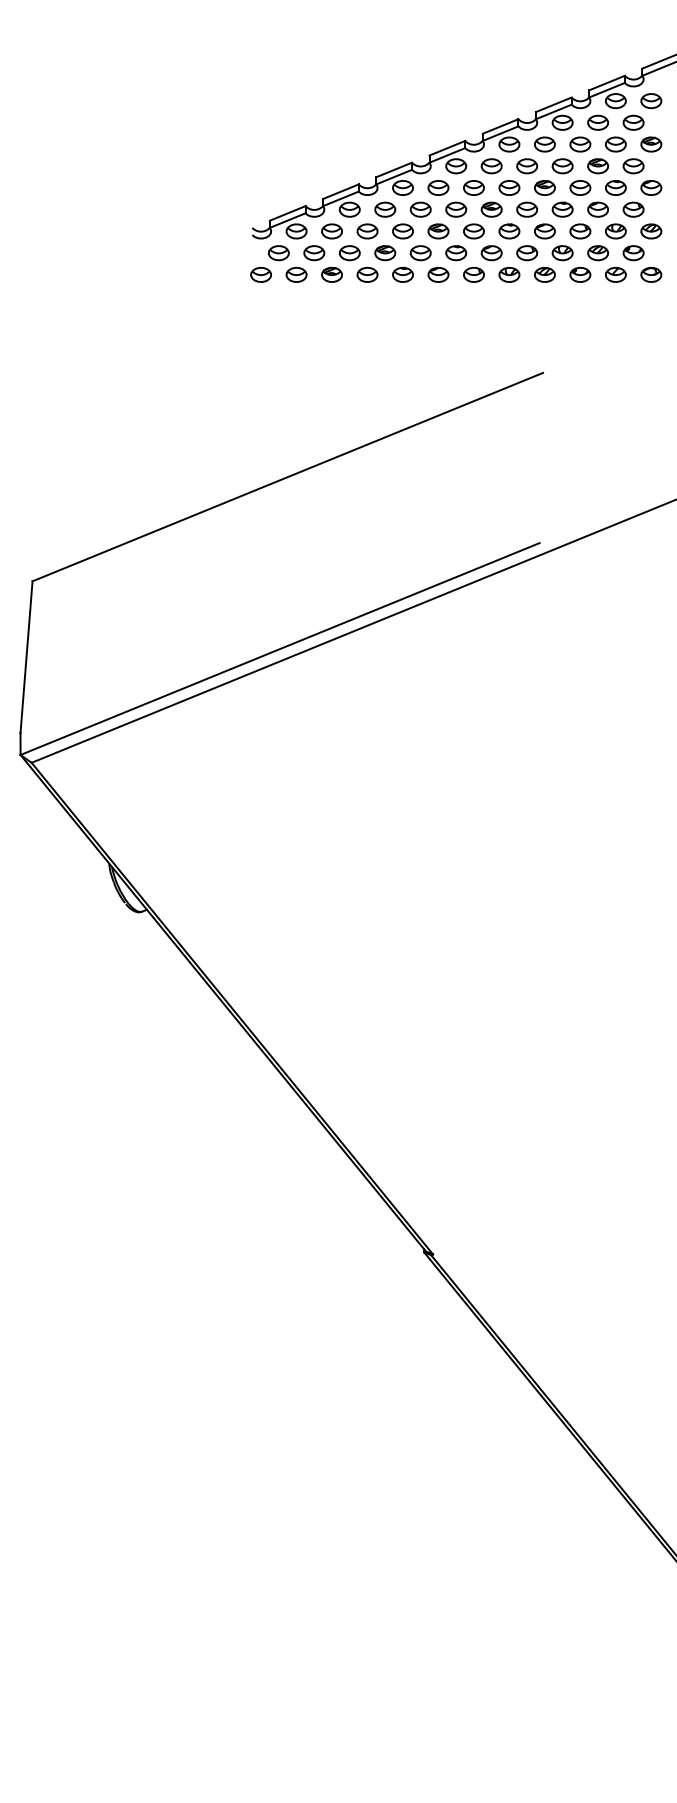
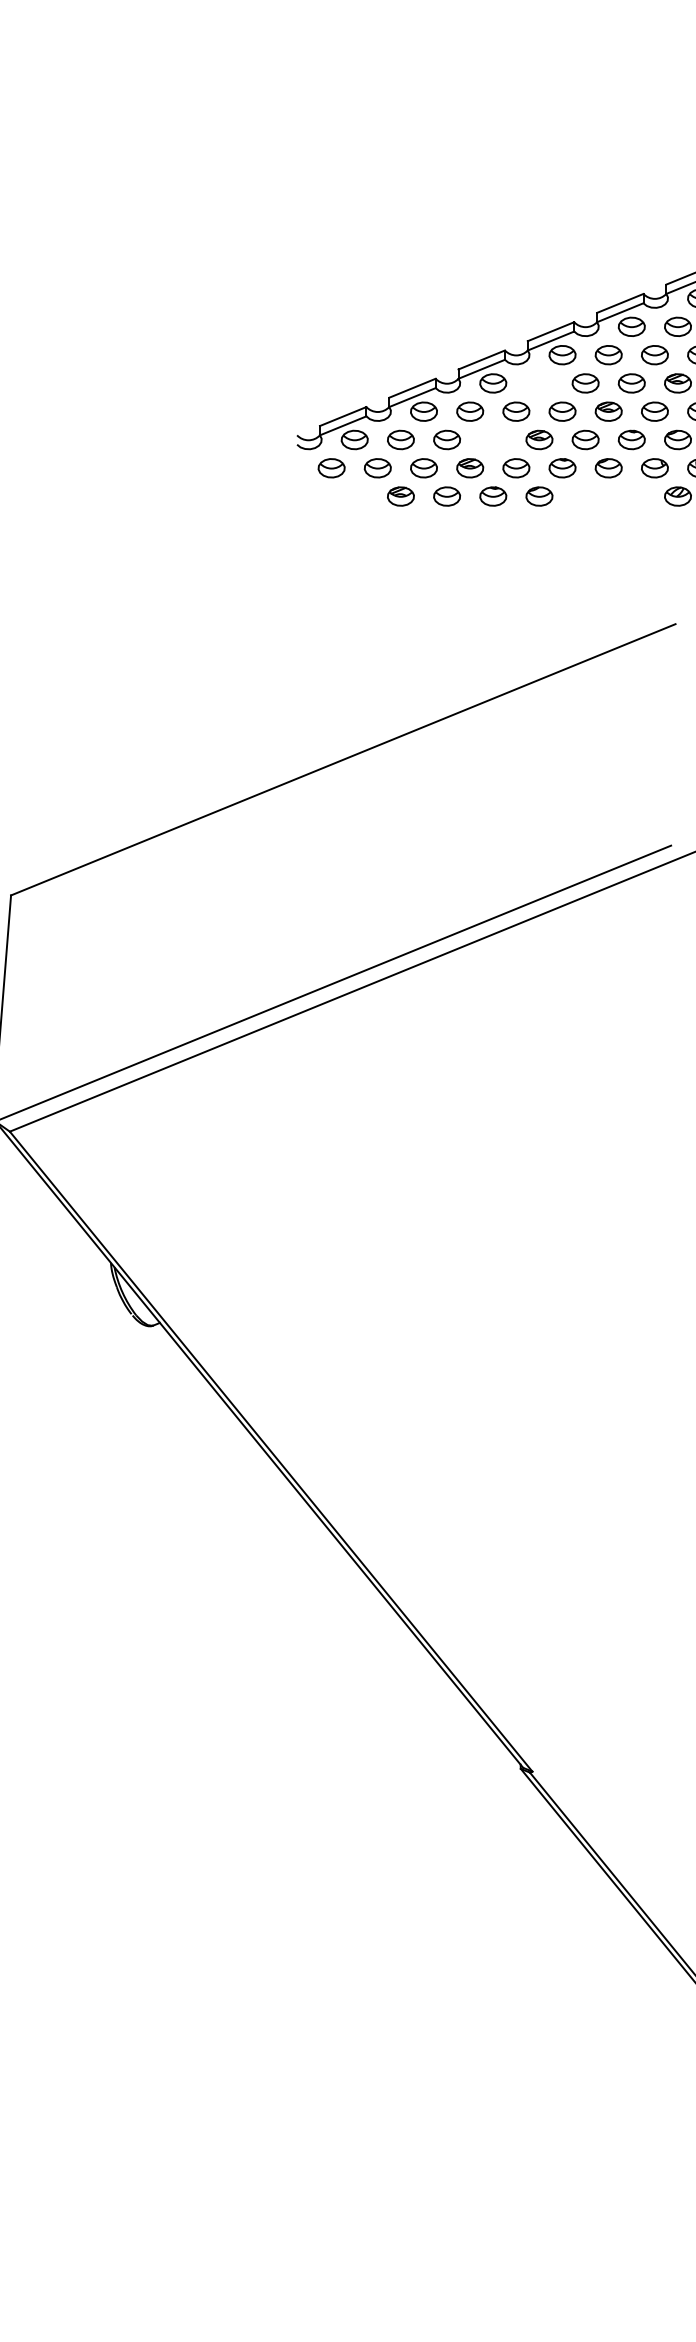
part: (438, 187) -> (539, 382), removed
part: (402, 231) -> (492, 440), removed
part: (260, 274) -> (307, 496), removed
part: (296, 274) -> (354, 496), removed
part: (473, 274) -> (585, 496), removed
part: (509, 274) -> (631, 496), removed

